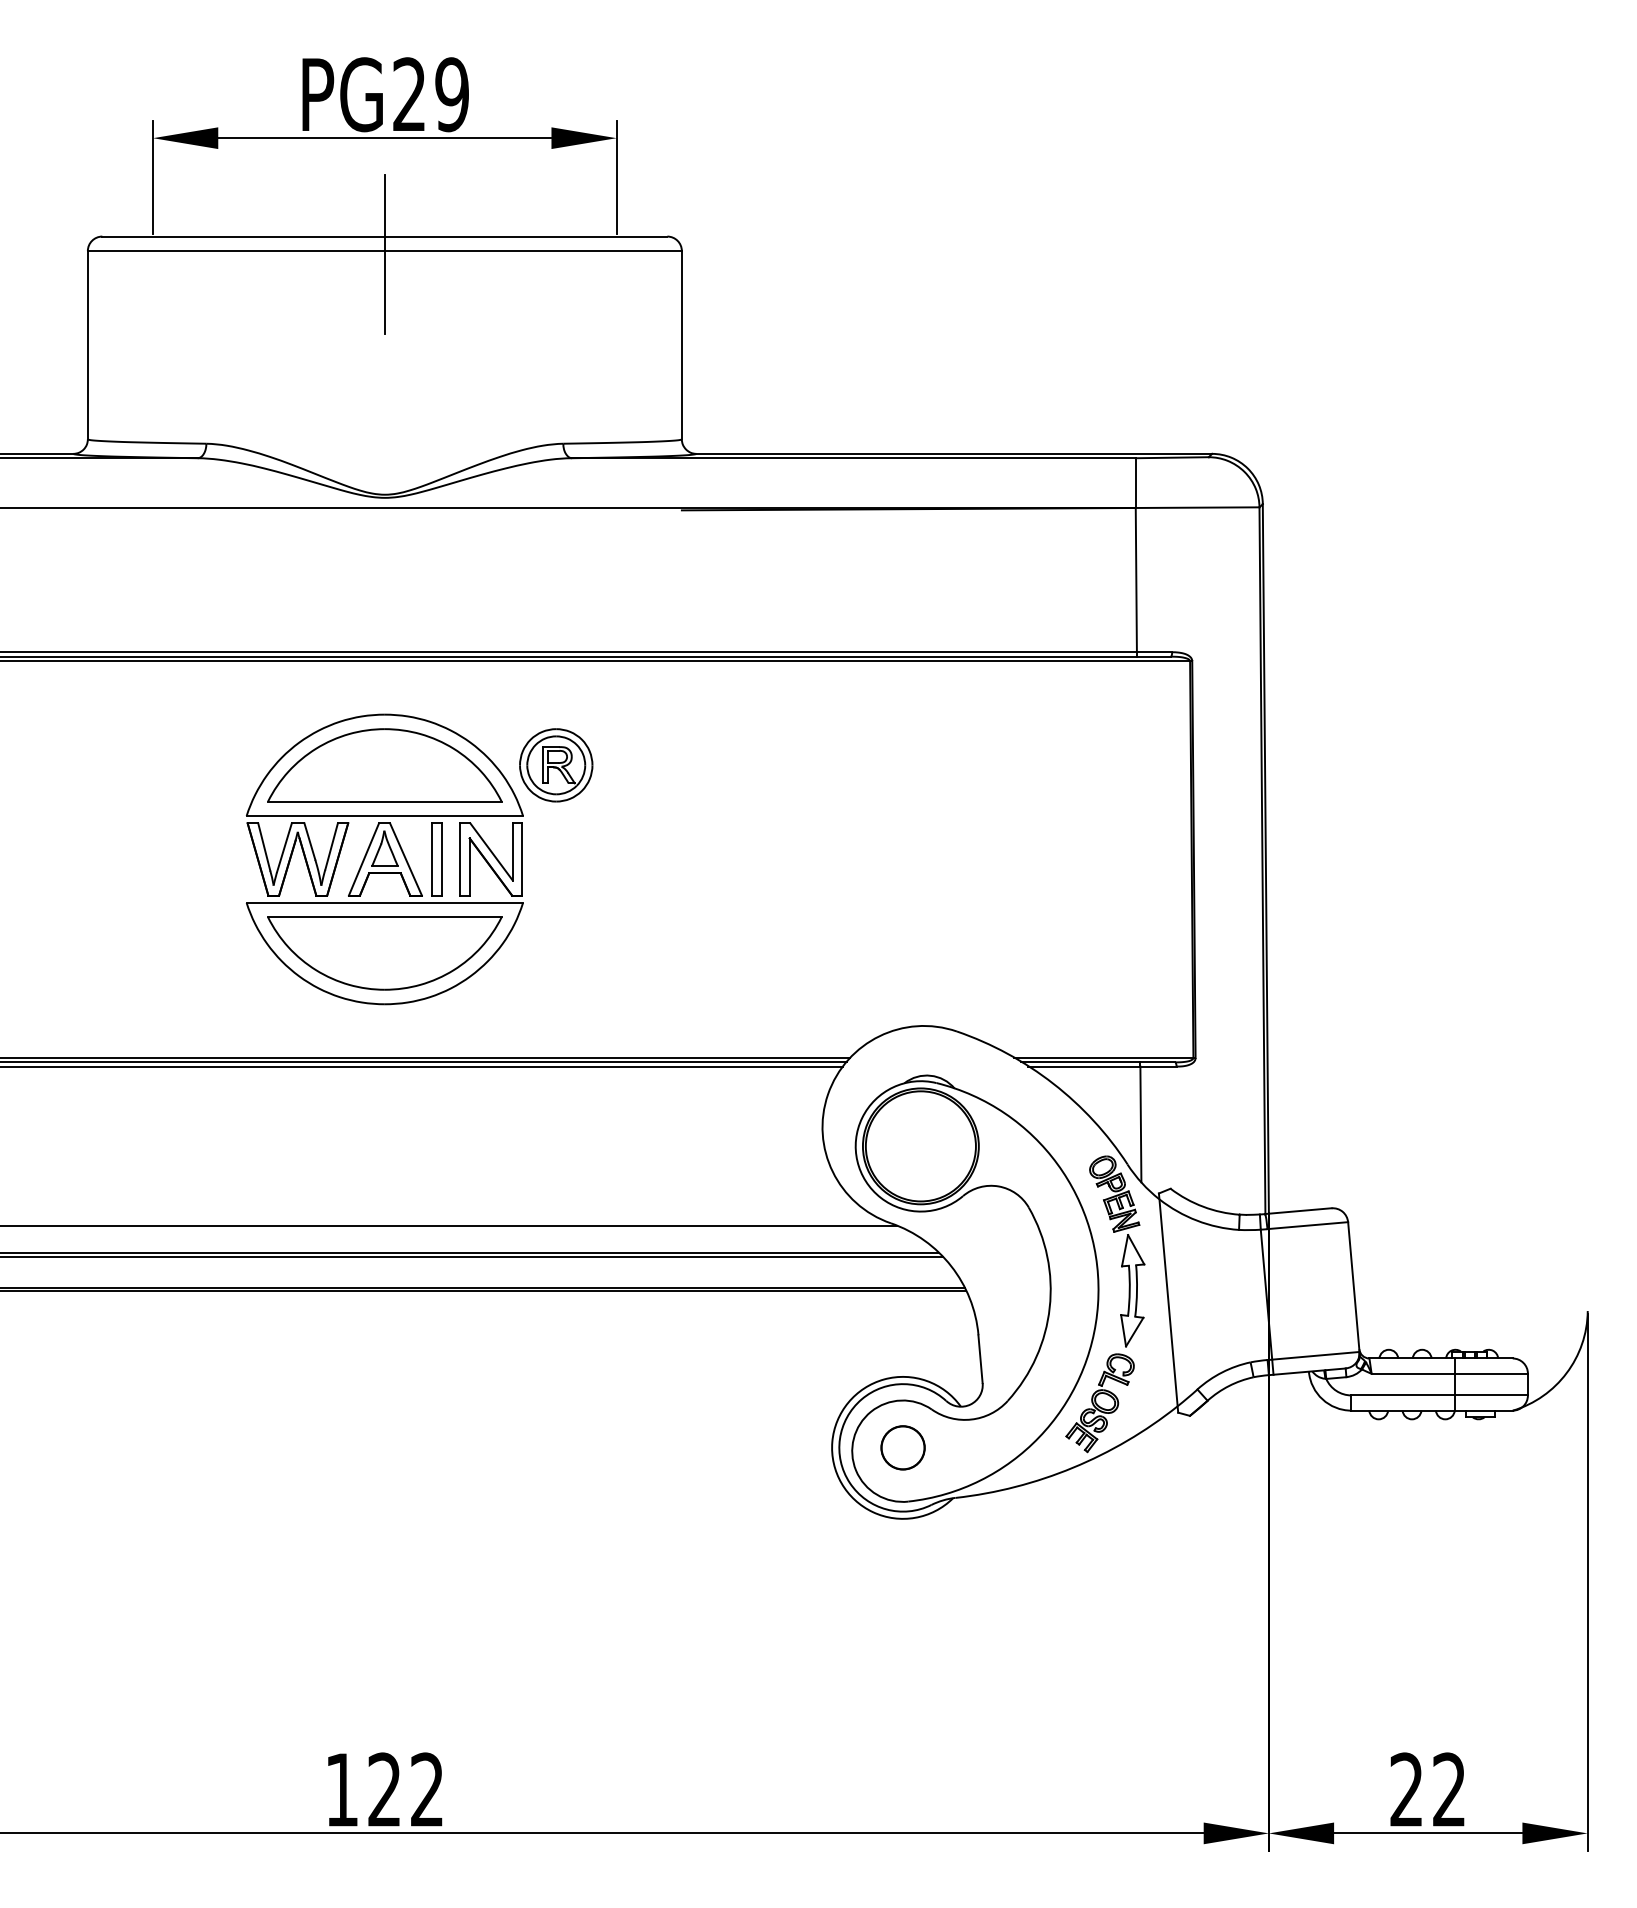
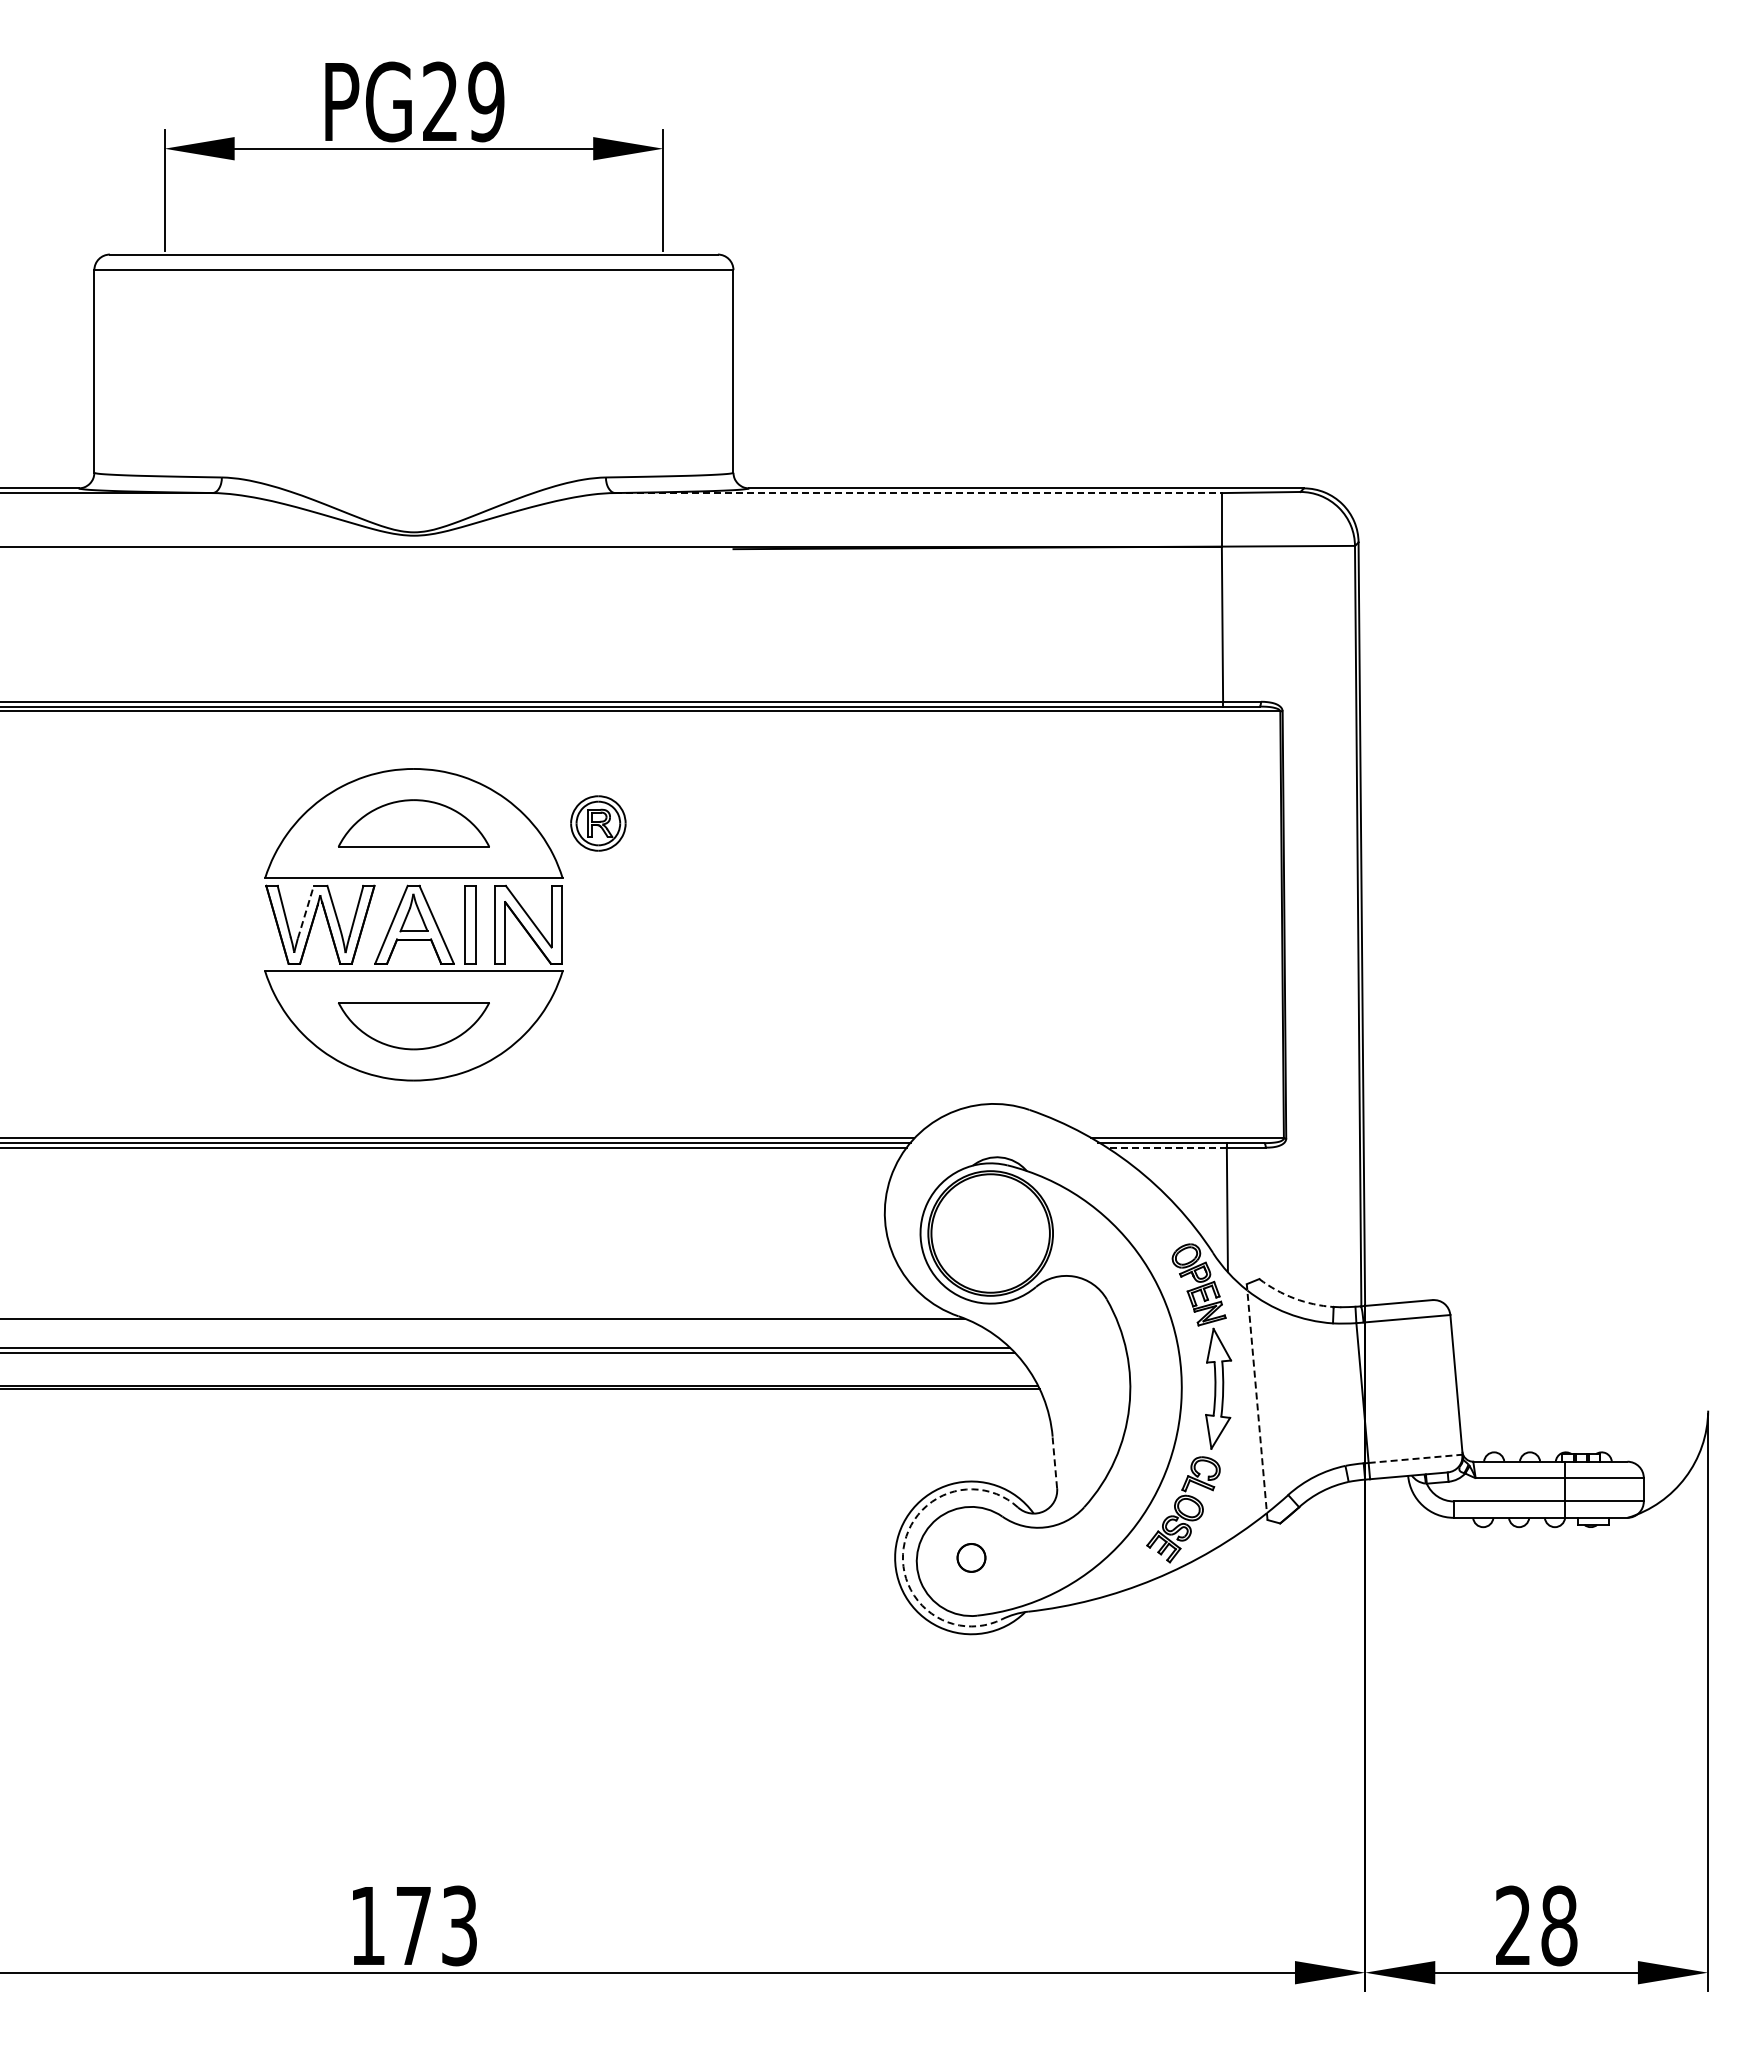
line: (384, 254) -> (413, 273), removed
line: (854, 458) -> (919, 493), solid -> dashed
part: (384, 765) -> (413, 823), size x0.6
part: (556, 765) -> (598, 823), size x0.7
line: (285, 847) -> (306, 911), solid -> dashed
part: (384, 953) -> (413, 1025), size x0.6
line: (1084, 1066) -> (1166, 1147), solid -> dashed
arc: (1203, 1206) -> (1294, 1298), solid -> dashed
line: (1168, 1302) -> (1257, 1401), solid -> dashed
line: (1316, 1355) -> (1416, 1458), solid -> dashed
line: (980, 1359) -> (1054, 1462), solid -> dashed
arc: (839, 1439) -> (903, 1548), solid -> dashed
part: (903, 1447) -> (971, 1557), size x0.6
text: (405, 1789) -> (436, 1925), 122 -> 173
text: (1449, 1789) -> (1559, 1925), 22 -> 28

